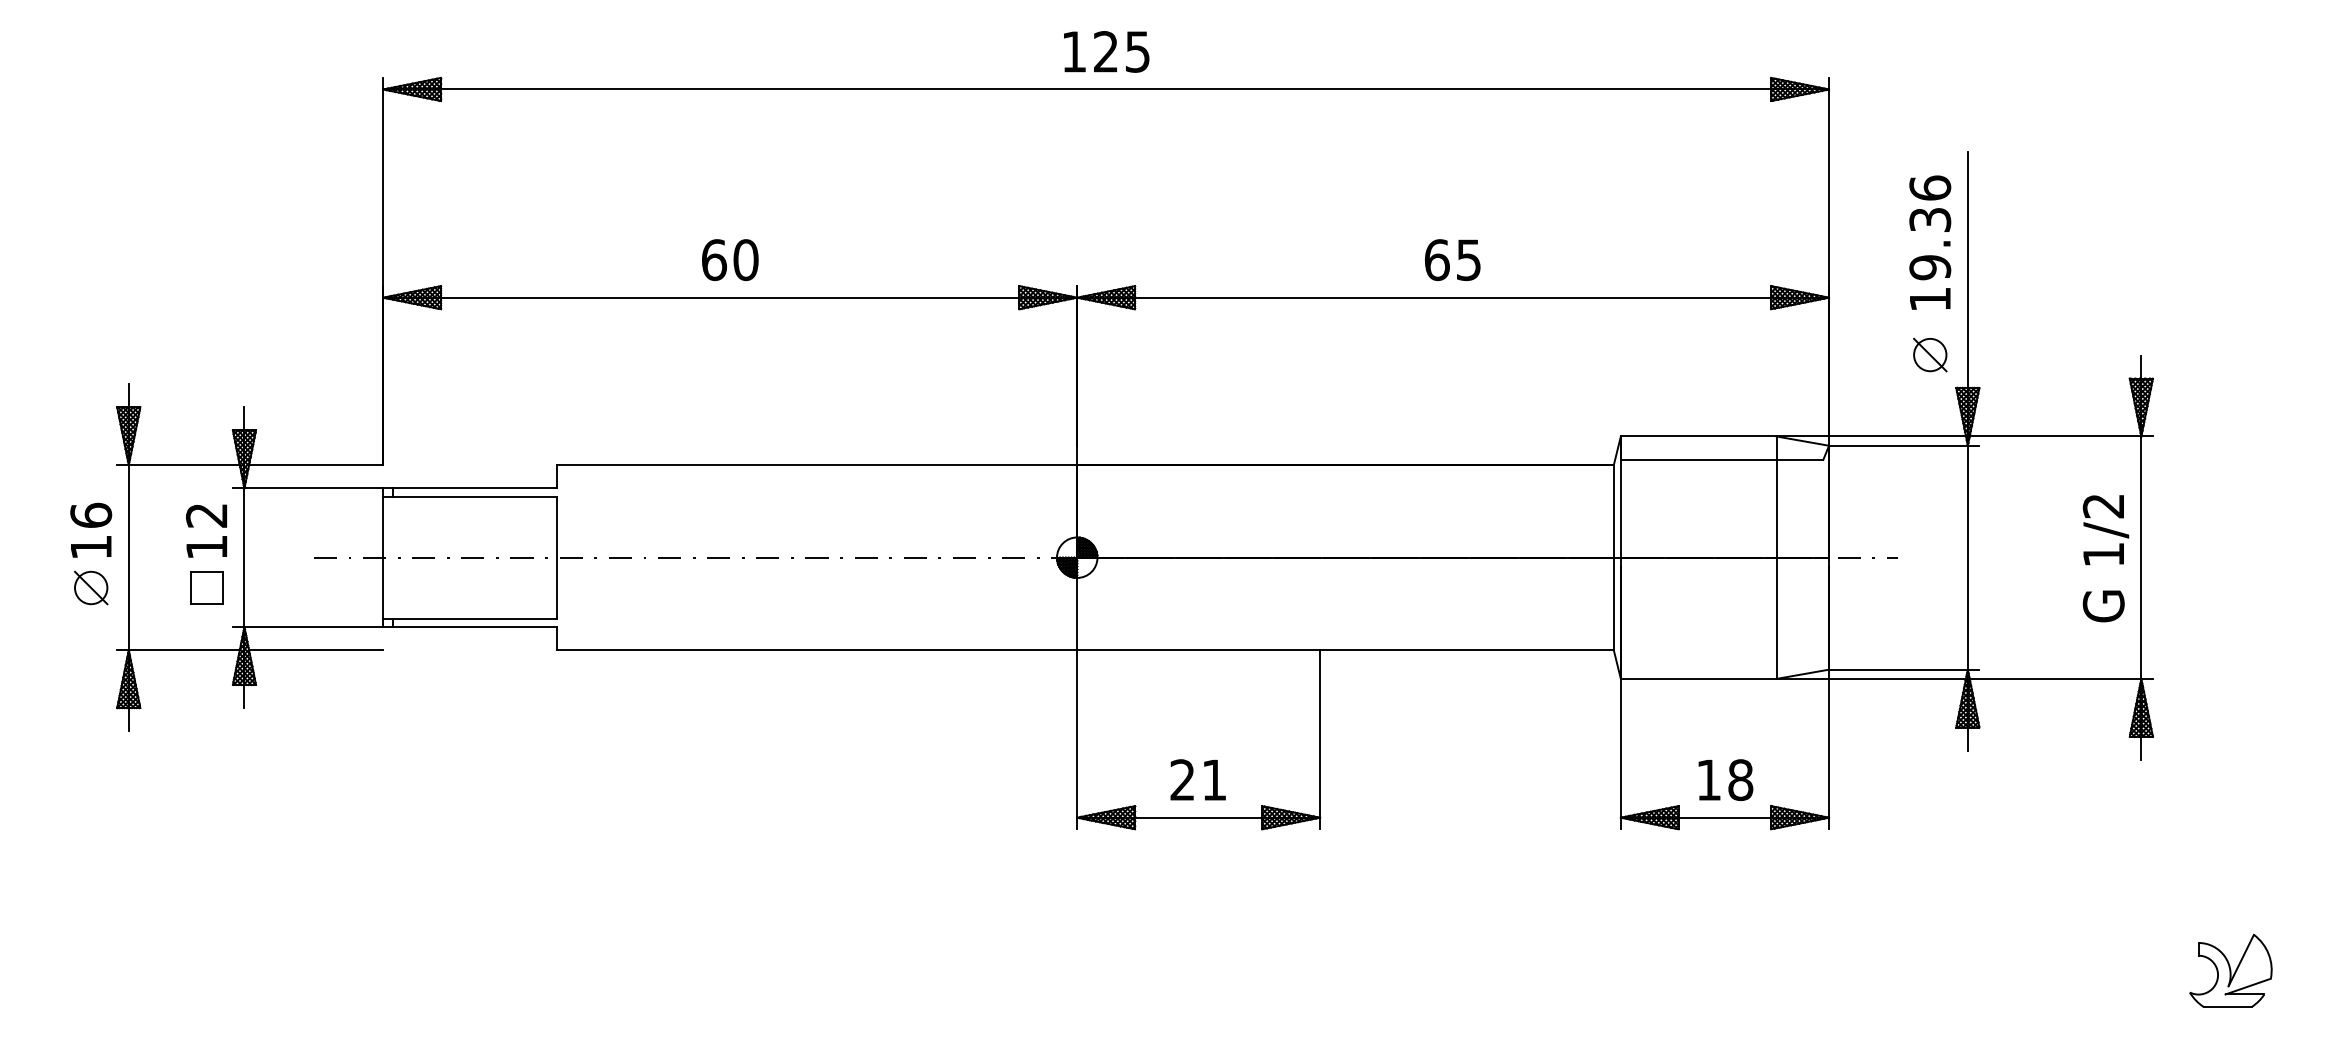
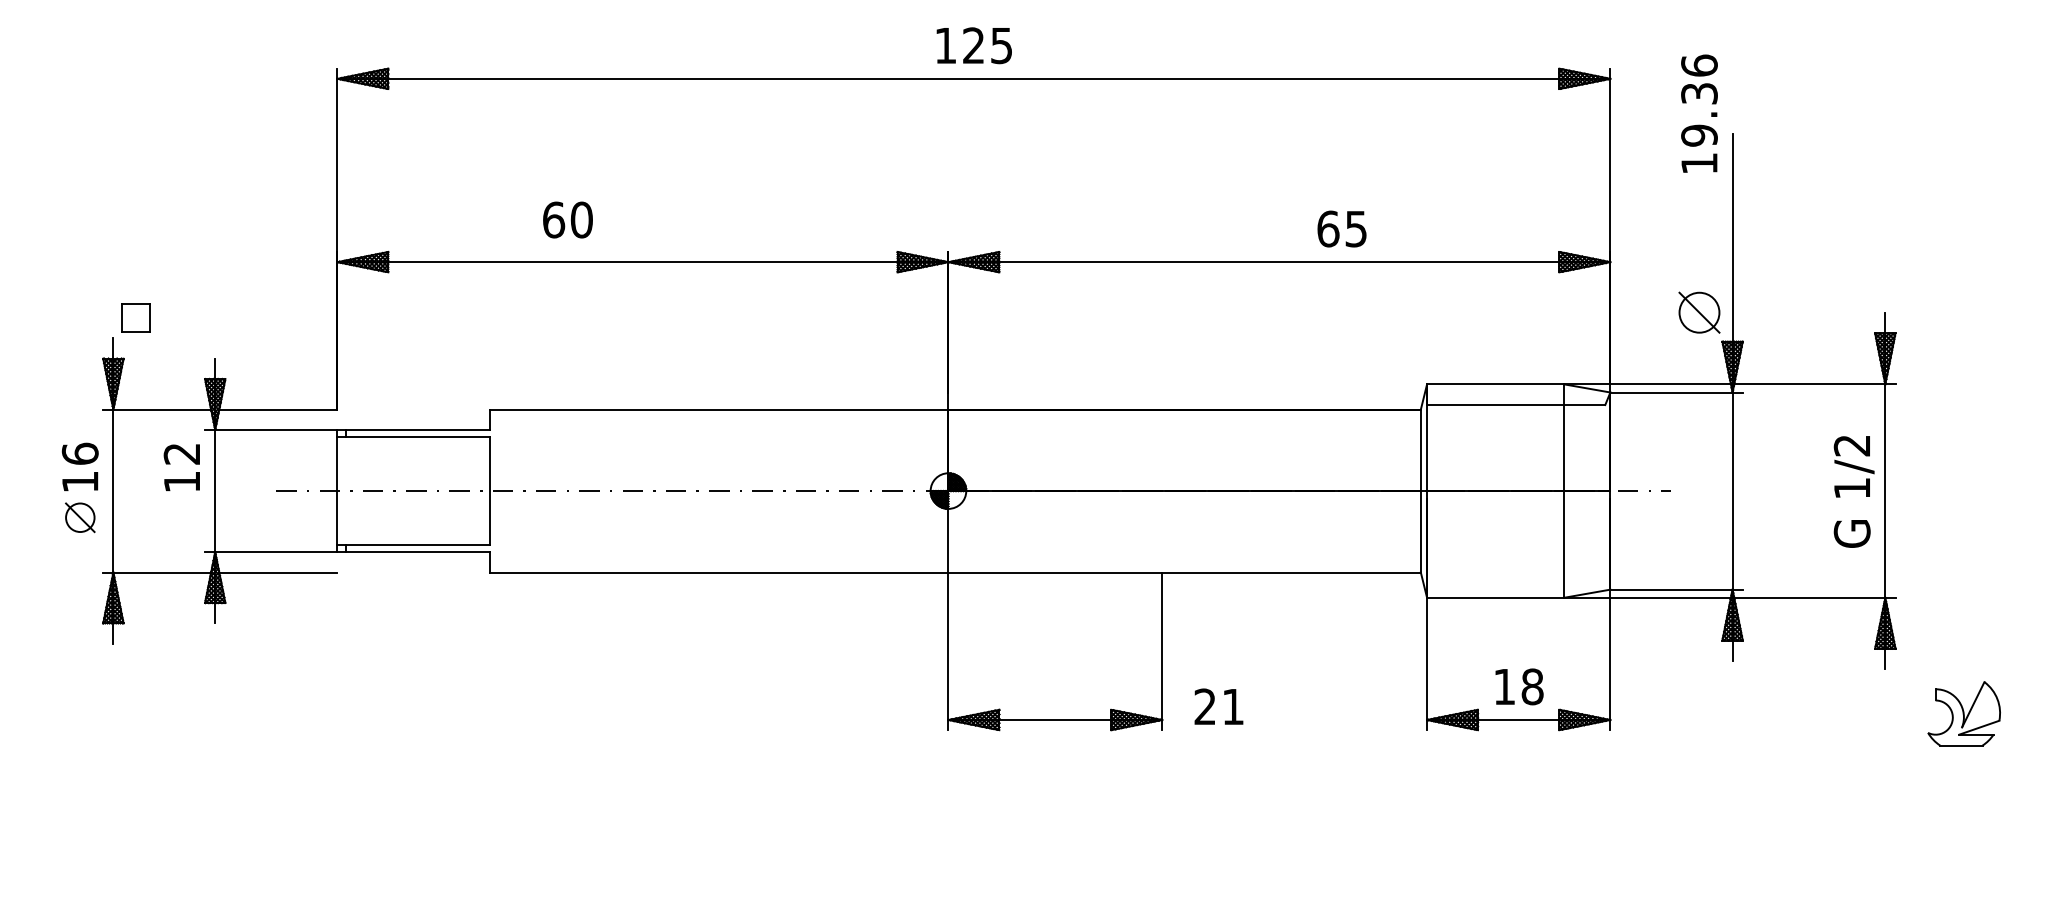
text: (1930, 242) -> (1699, 113), moved
text: (729, 259) -> (567, 219), moved
text: (1452, 259) -> (1341, 228), moved
part: (1930, 354) -> (1699, 312), size x1.4
part: (206, 587) -> (135, 317), moved
text: (1197, 779) -> (1218, 706), moved
part: (2230, 970) -> (1963, 713), moved

